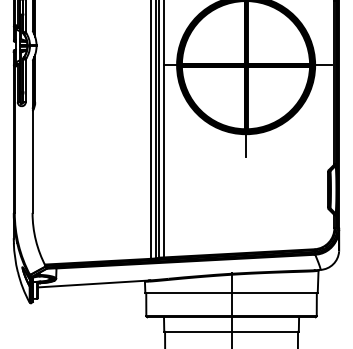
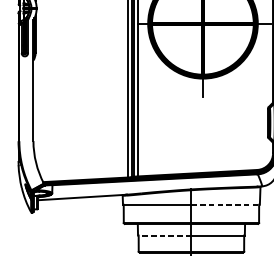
line: (275, 293) -> (226, 205), solid -> dashed
line: (197, 331) -> (164, 235), solid -> dashed

